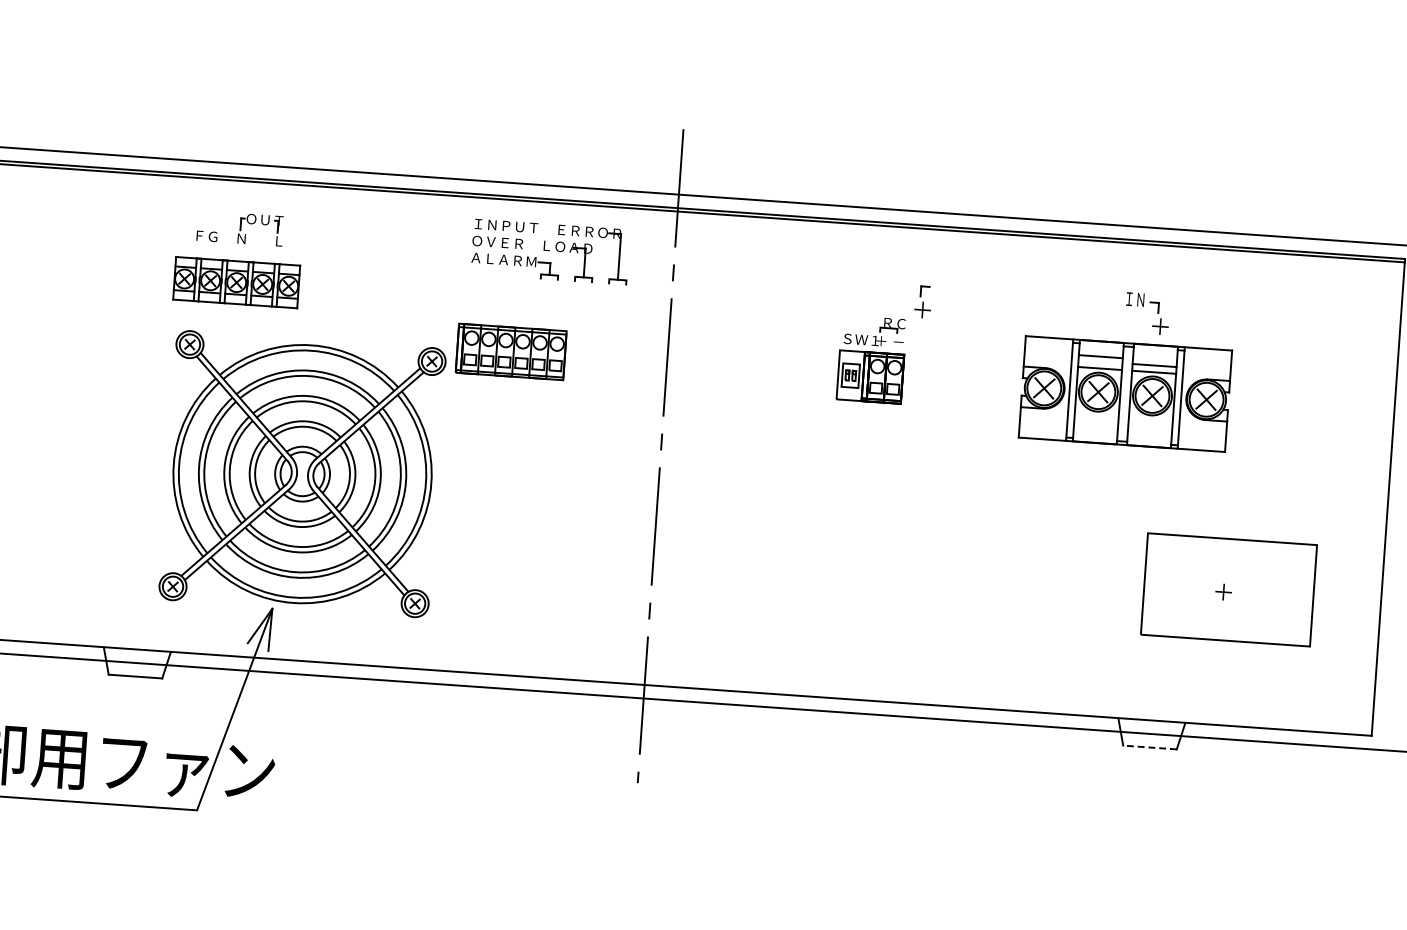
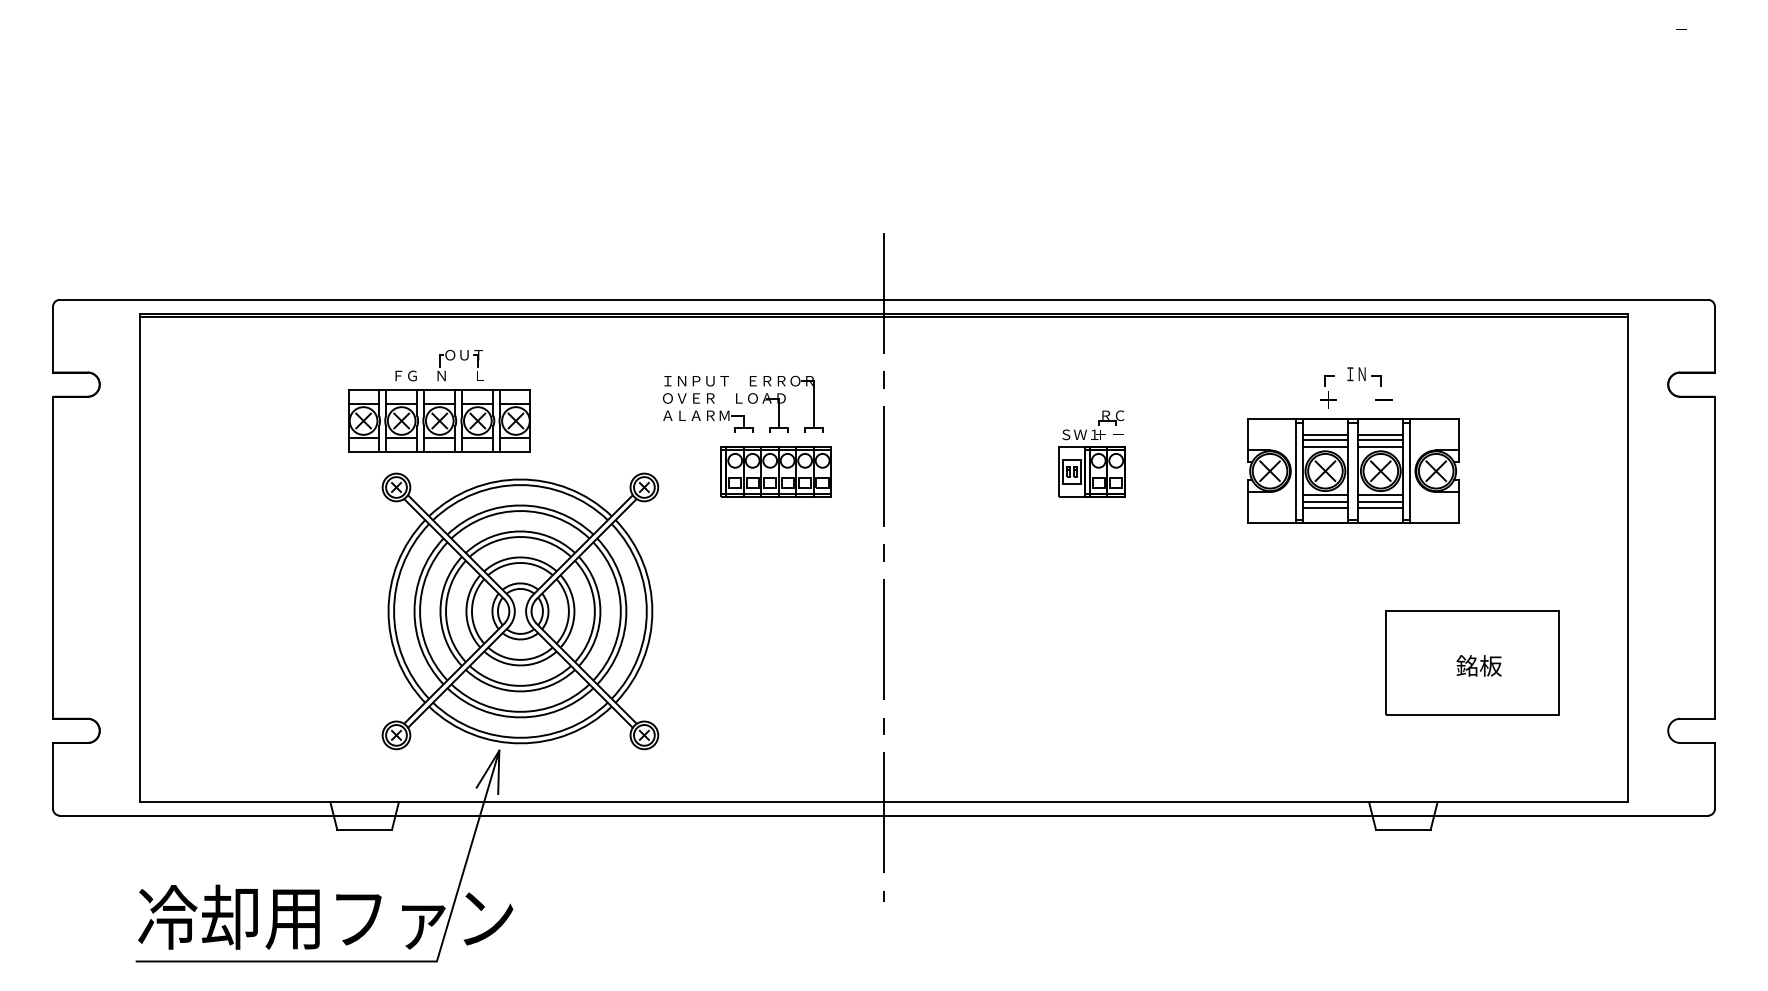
part: (550, 251) -> (743, 403), moved
part: (236, 282) -> (439, 420), size x1.43
part: (923, 301) -> (1328, 391), moved
text: (1159, 326) -> (1383, 399), ＋ -> －
part: (510, 351) -> (775, 471), moved
line: (1154, 360) -> (1380, 434), added
line: (1099, 362) -> (1324, 440), added
line: (1095, 415) -> (1324, 495), added
line: (1150, 419) -> (1380, 495), added
line: (1095, 422) -> (1324, 502), added
line: (1150, 426) -> (1380, 502), added
line: (1094, 427) -> (1324, 507), added
line: (1149, 431) -> (1380, 507), added
text: (1234, 592) -> (1478, 665), ＋ -> 銘板
line: (1149, 747) -> (1402, 829), dashed -> solid

